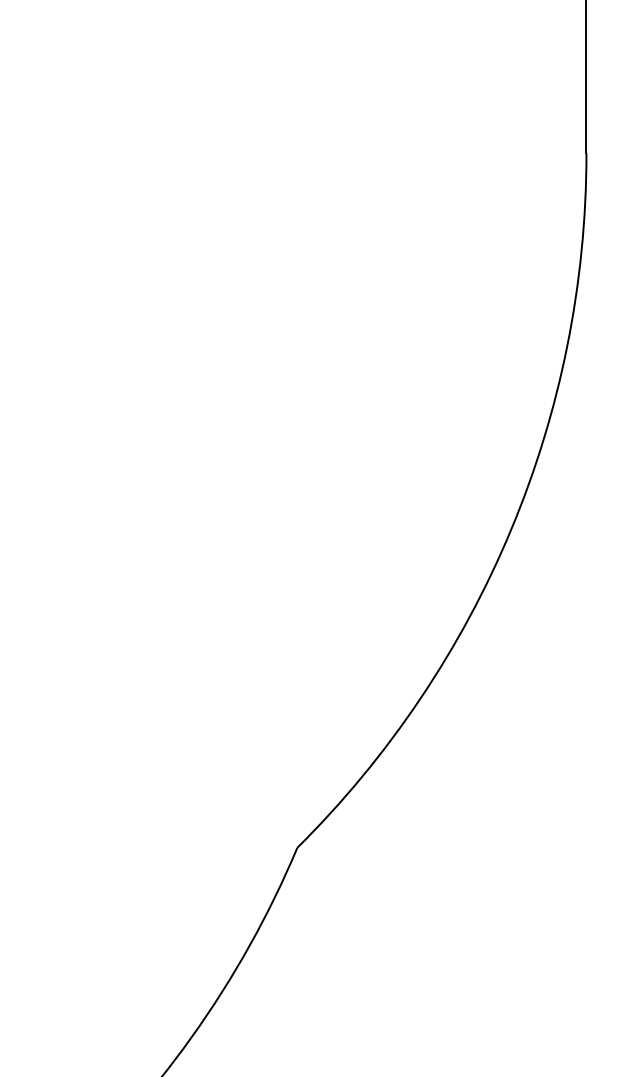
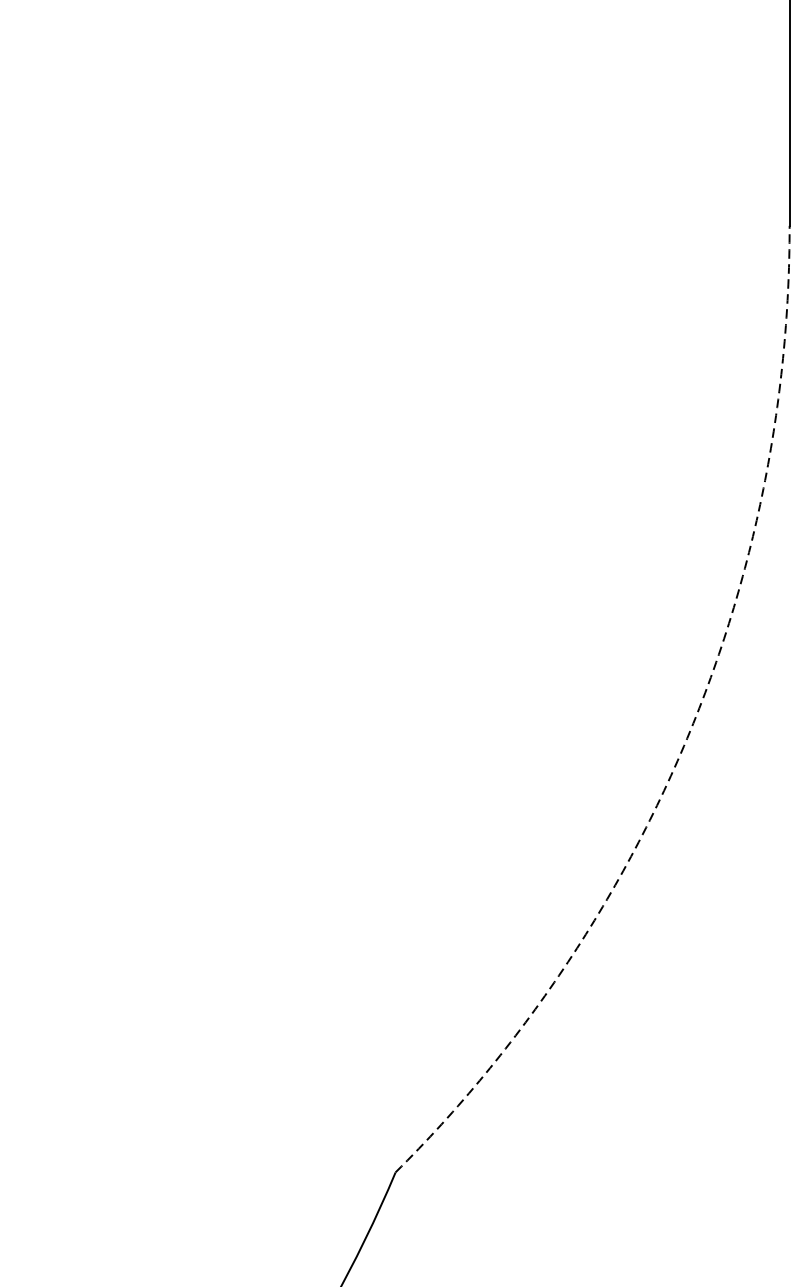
arc: (511, 529) -> (687, 738), solid -> dashed

